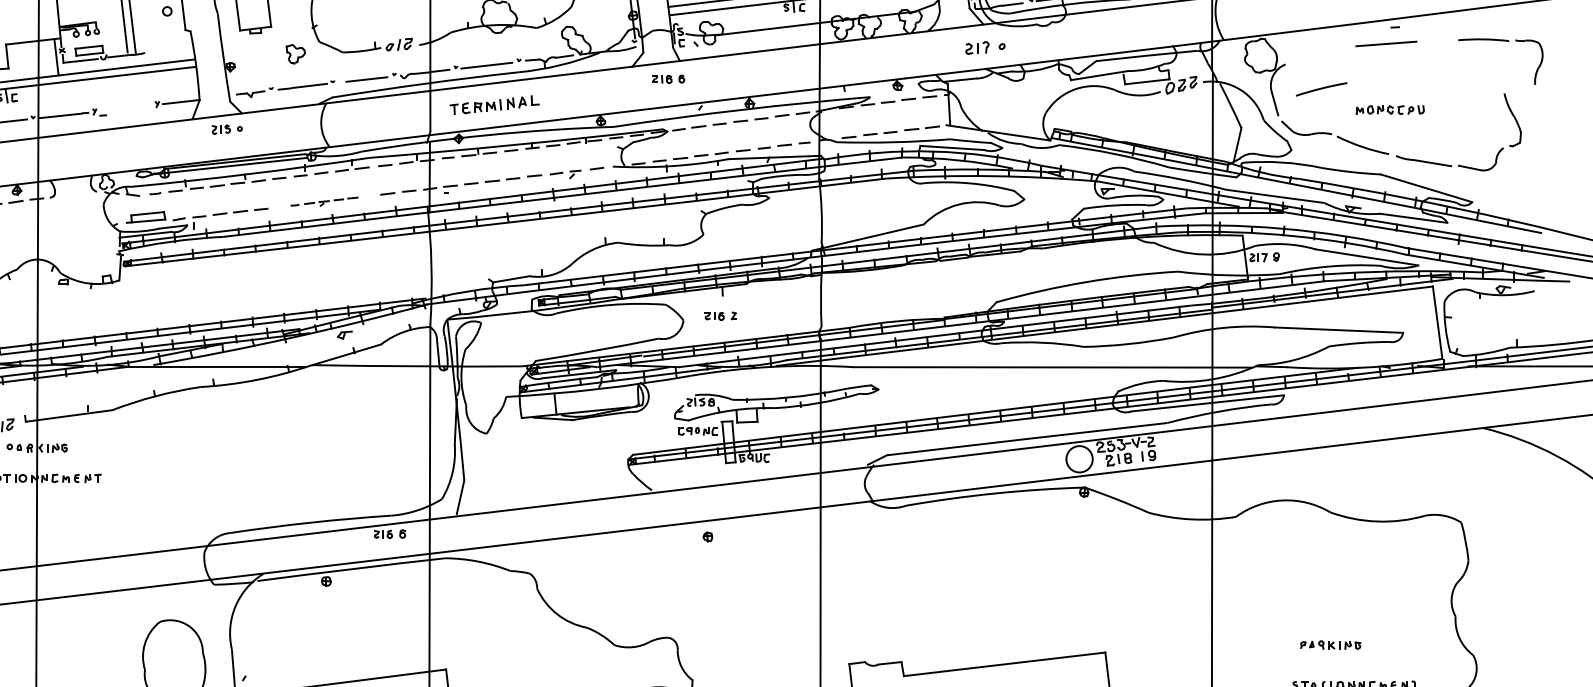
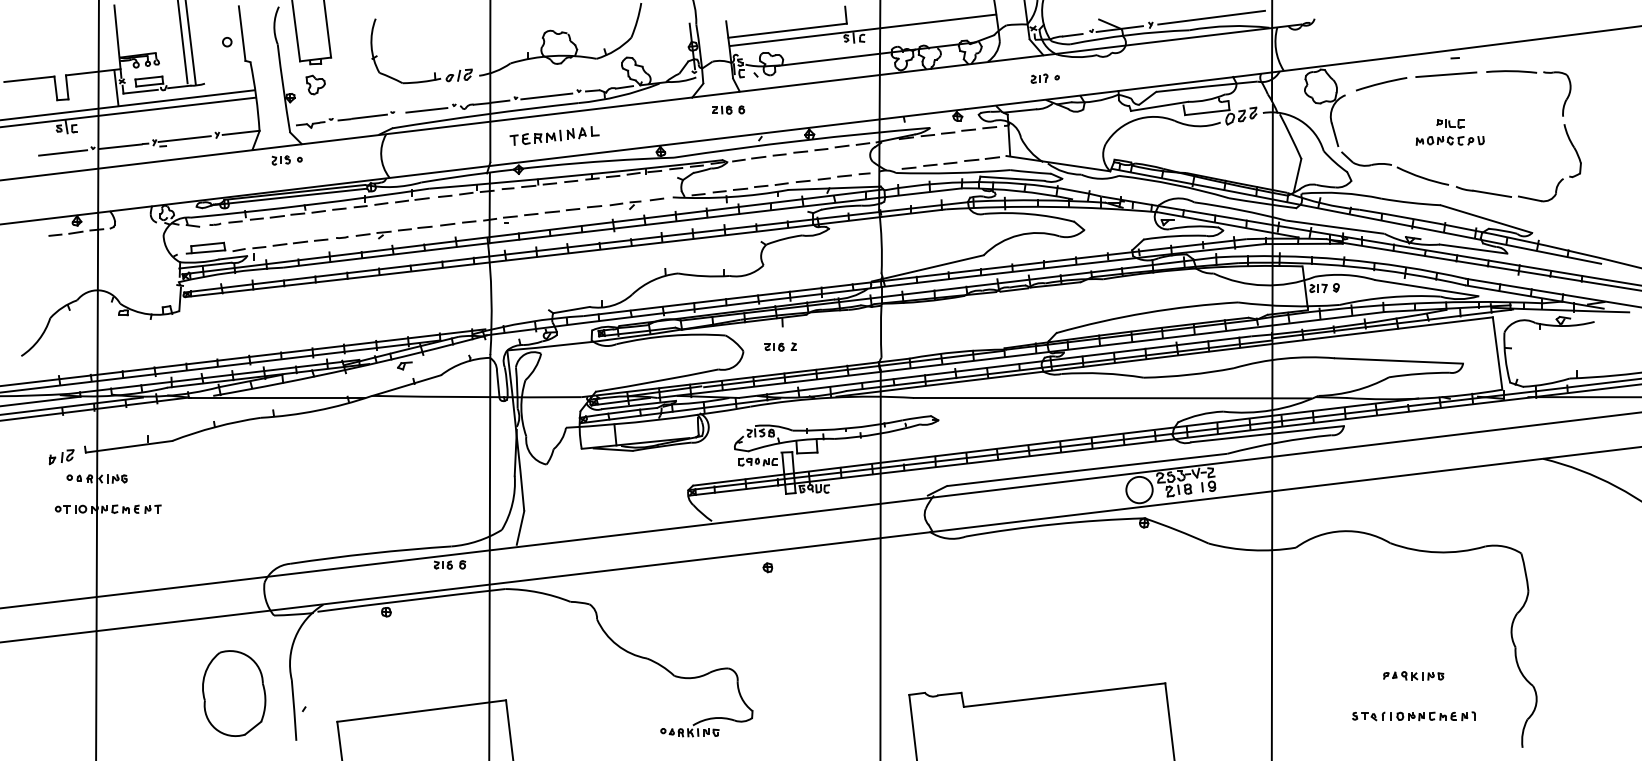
part: (1502, 41) -> (1530, 73), moved
part: (984, 47) -> (1044, 78), size x0.71
part: (295, 53) -> (315, 84), moved
line: (1321, 89) -> (1381, 84), moved
part: (1390, 92) -> (1450, 123), added
line: (124, 107) -> (184, 138), added
part: (324, 201) -> (384, 232), size x1.43
part: (1330, 644) -> (1413, 675), moved

